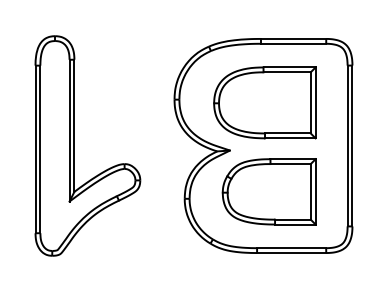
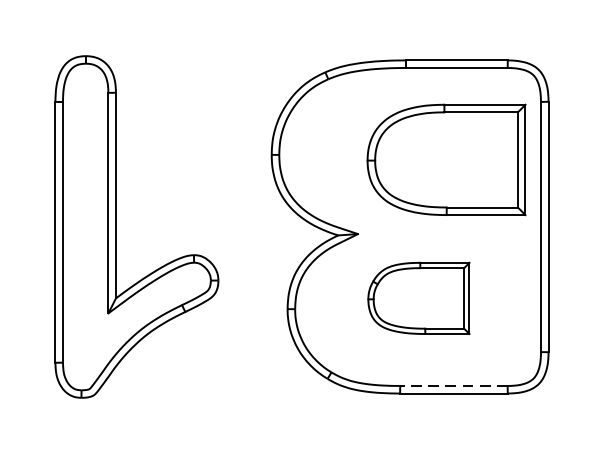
part: (264, 102) -> (445, 159), moved
part: (268, 191) -> (417, 297), size x0.7
line: (291, 248) -> (453, 386), solid -> dashed

